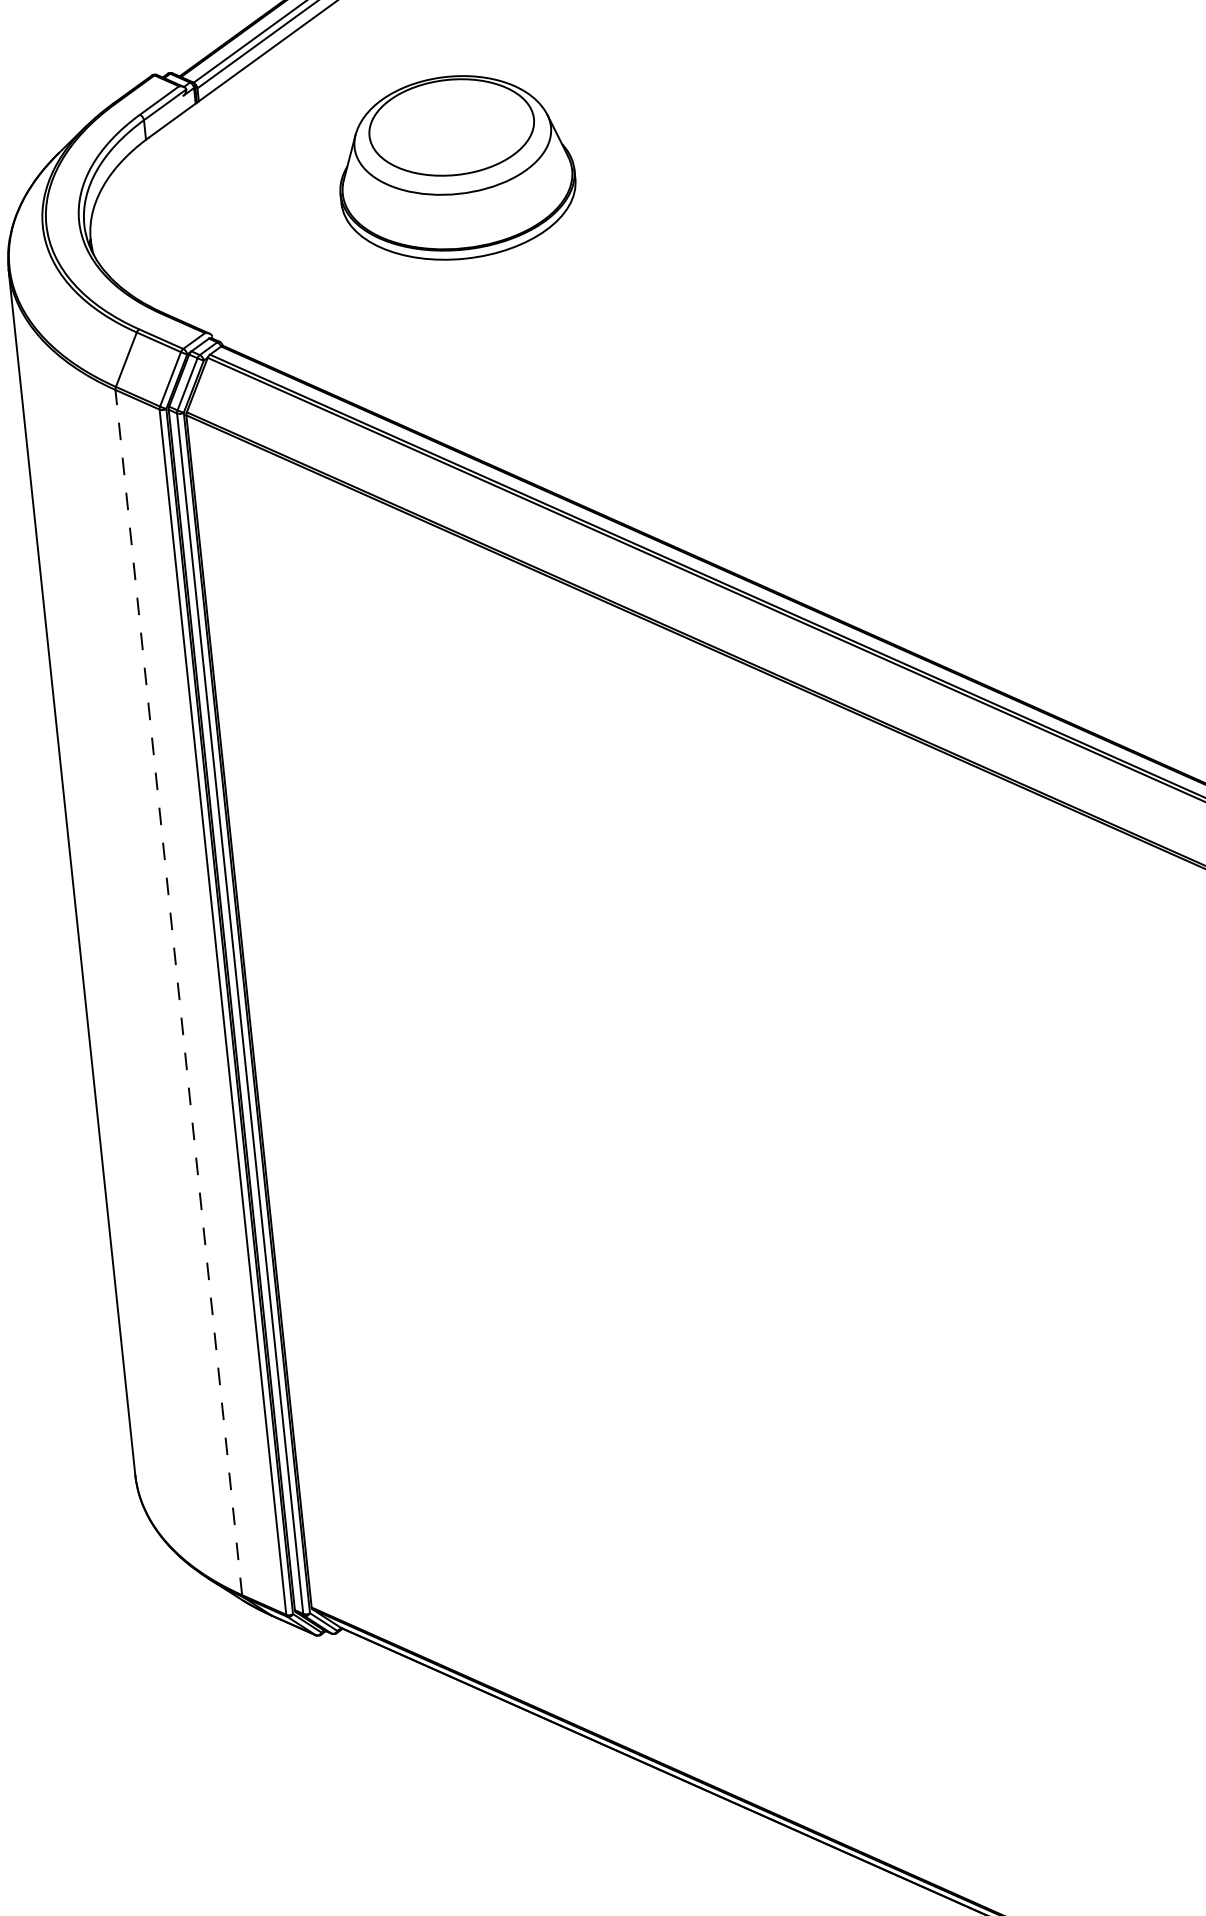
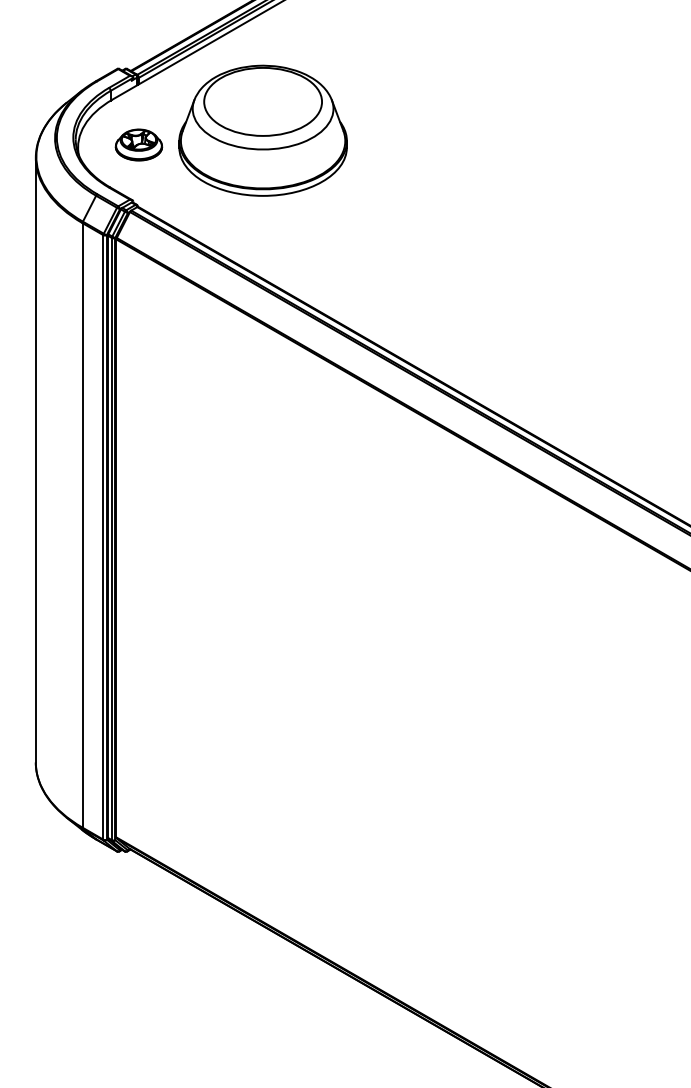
part: (454, 167) -> (262, 130), size x1.43
part: (210, 221) -> (138, 144), added
line: (178, 990) -> (82, 524), dashed -> solid

